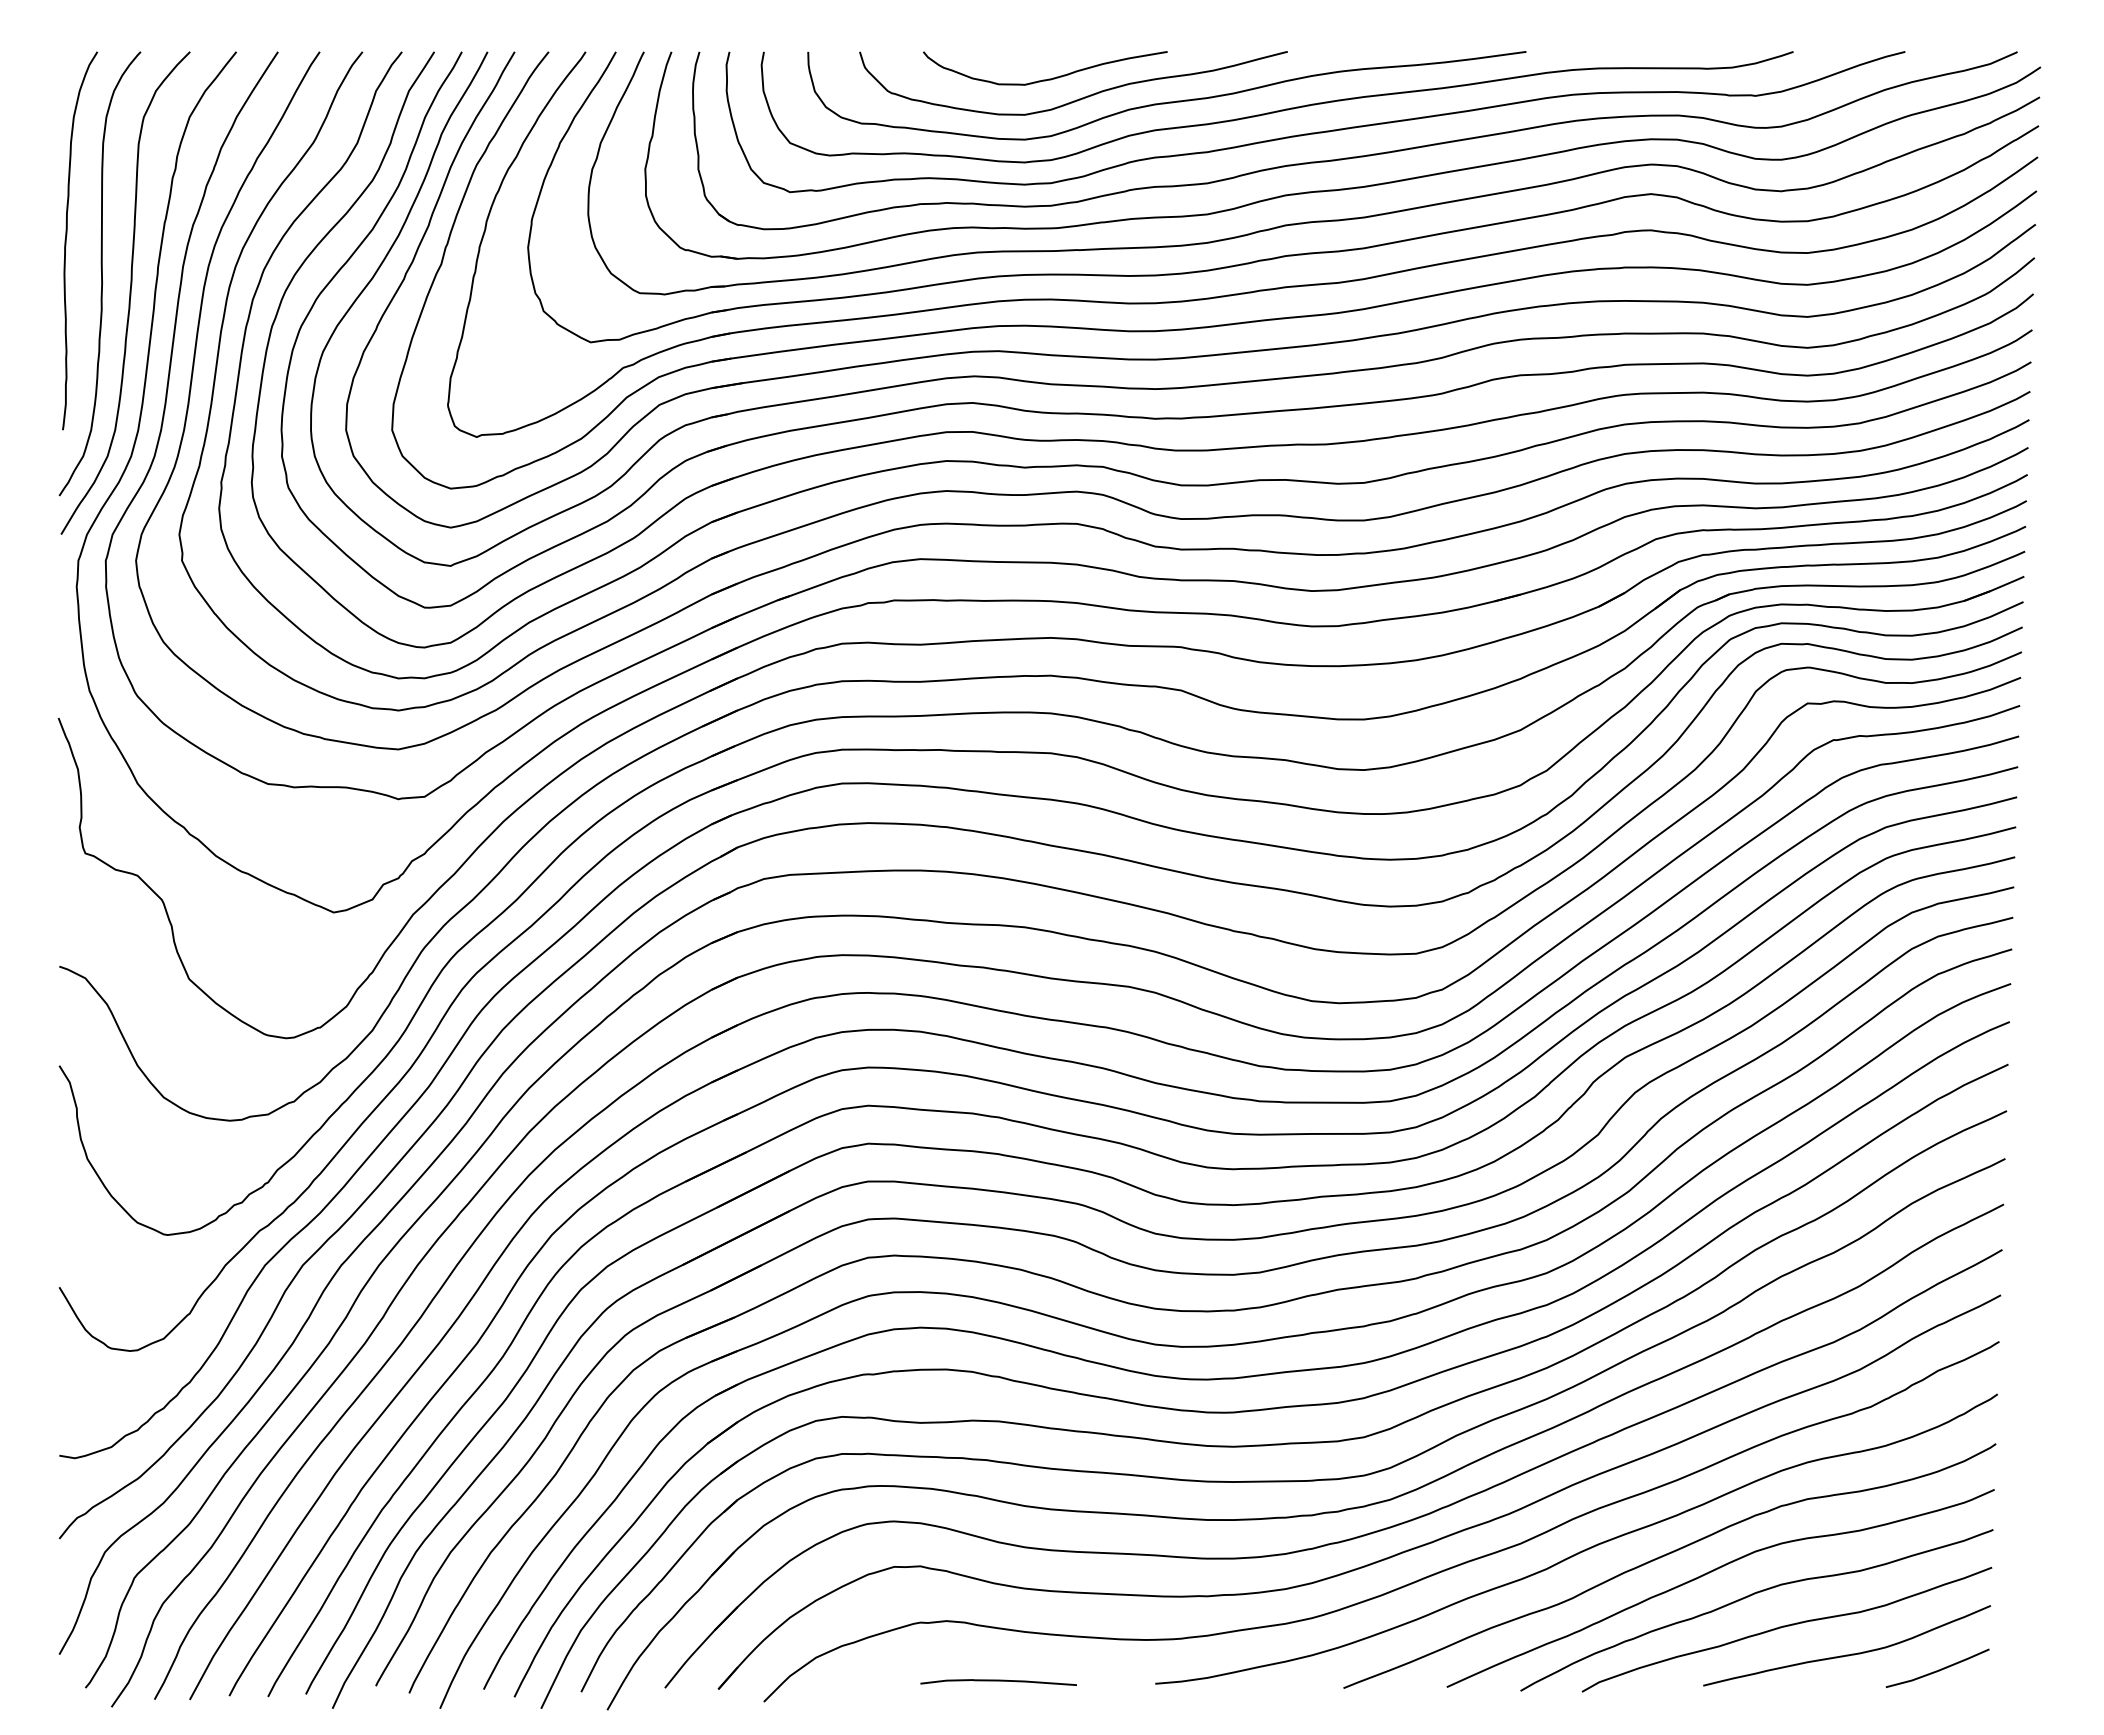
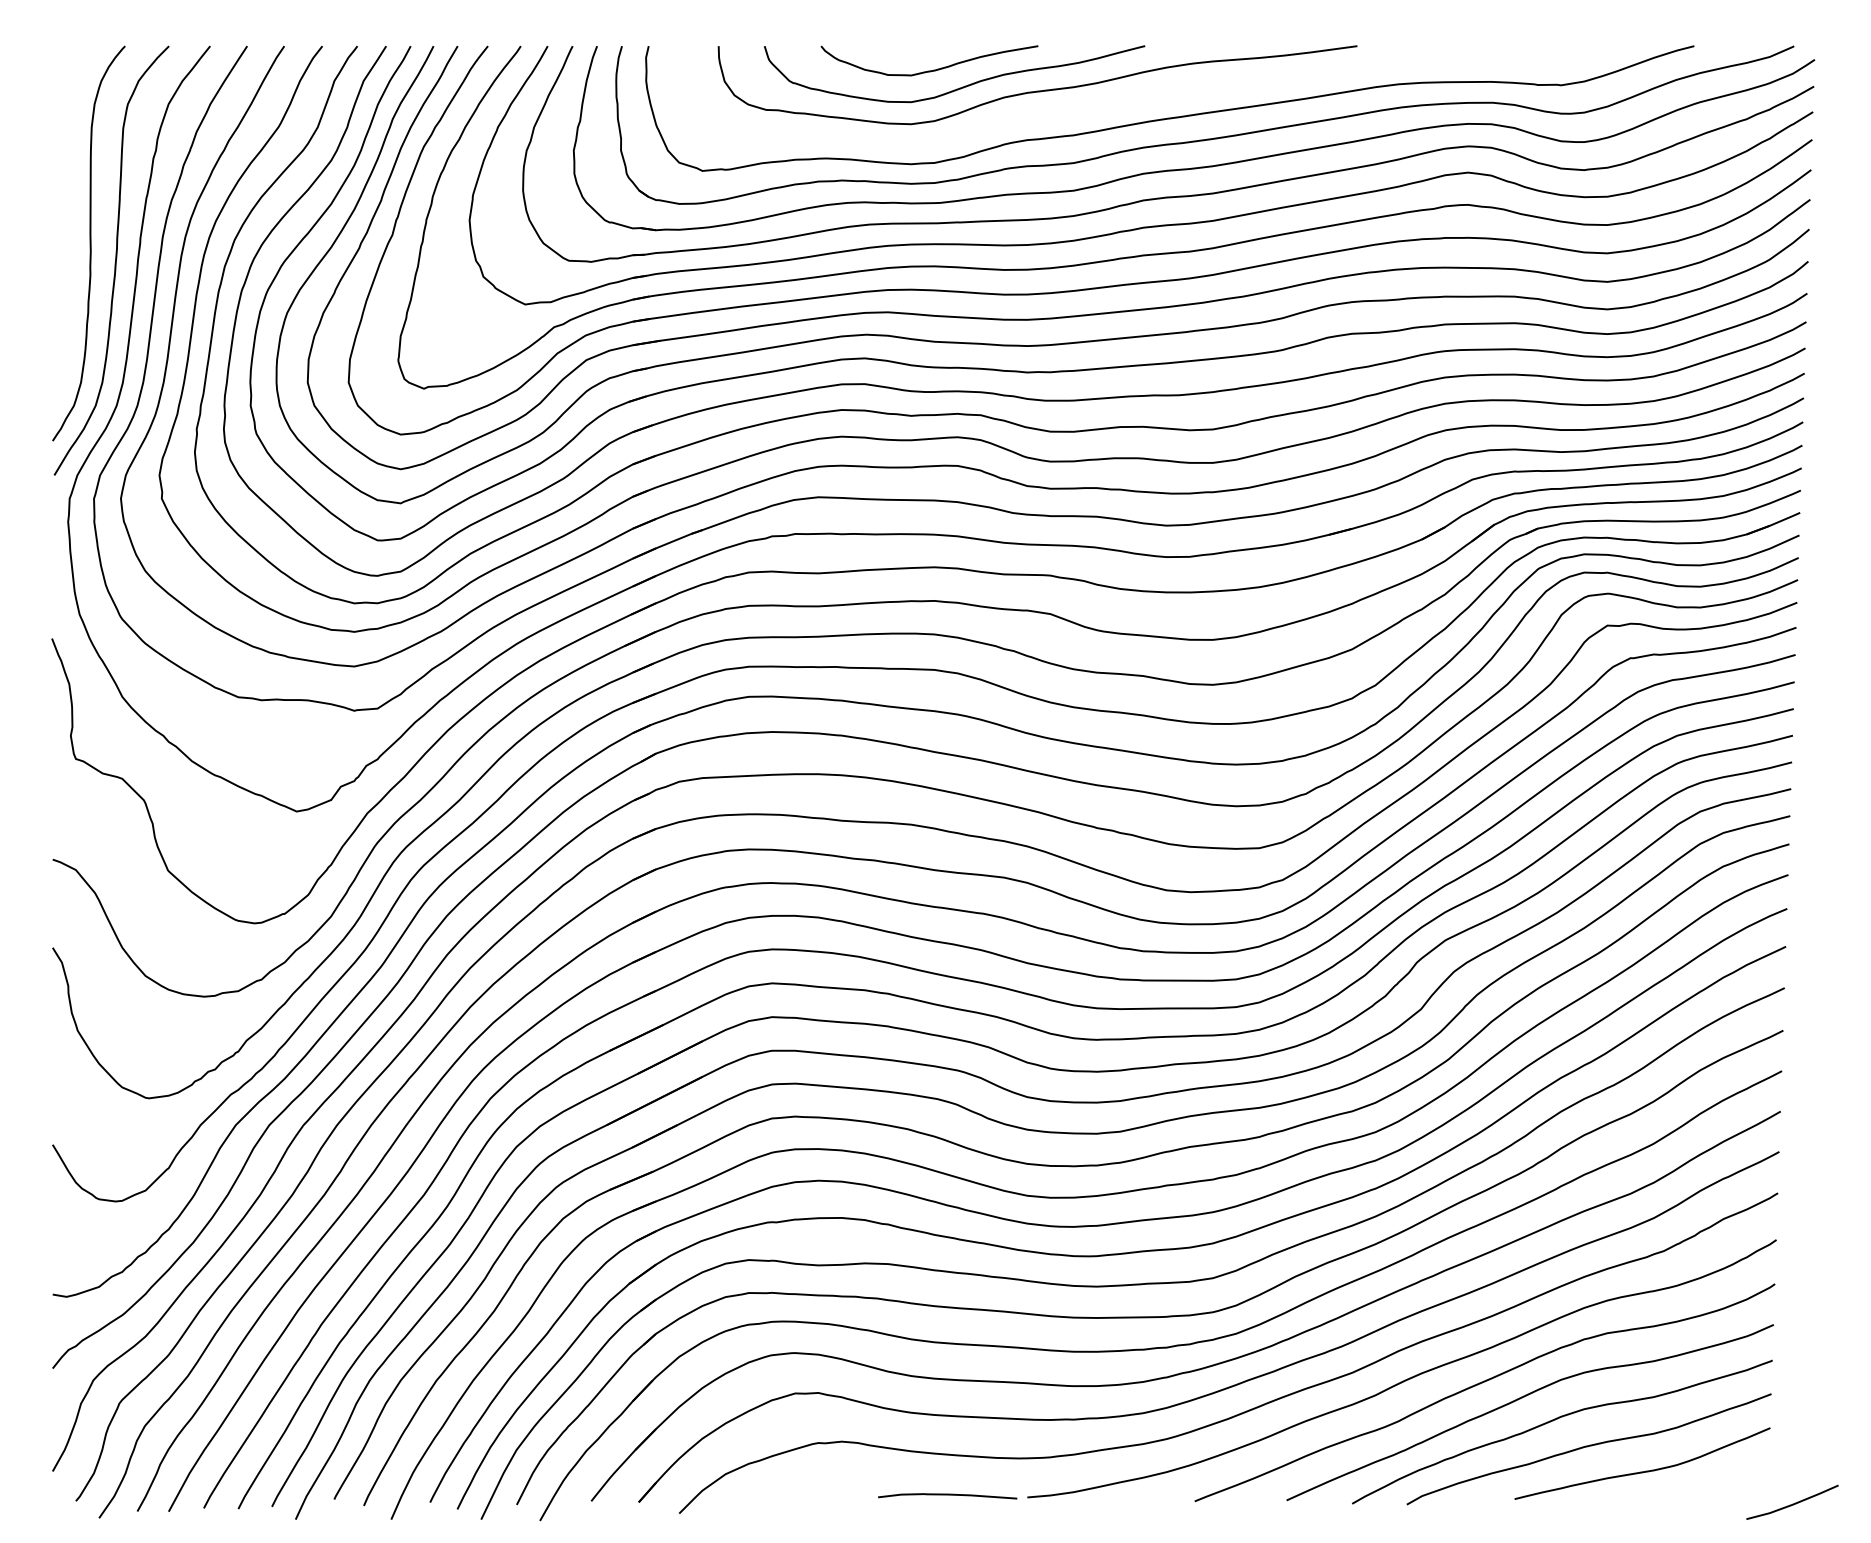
curve: (1276, 110) -> (1135, 98), removed
curve: (67, 235) -> (59, 209), removed
line: (1938, 1669) -> (1793, 1503), moved
curve: (998, 1681) -> (947, 1495), moved

